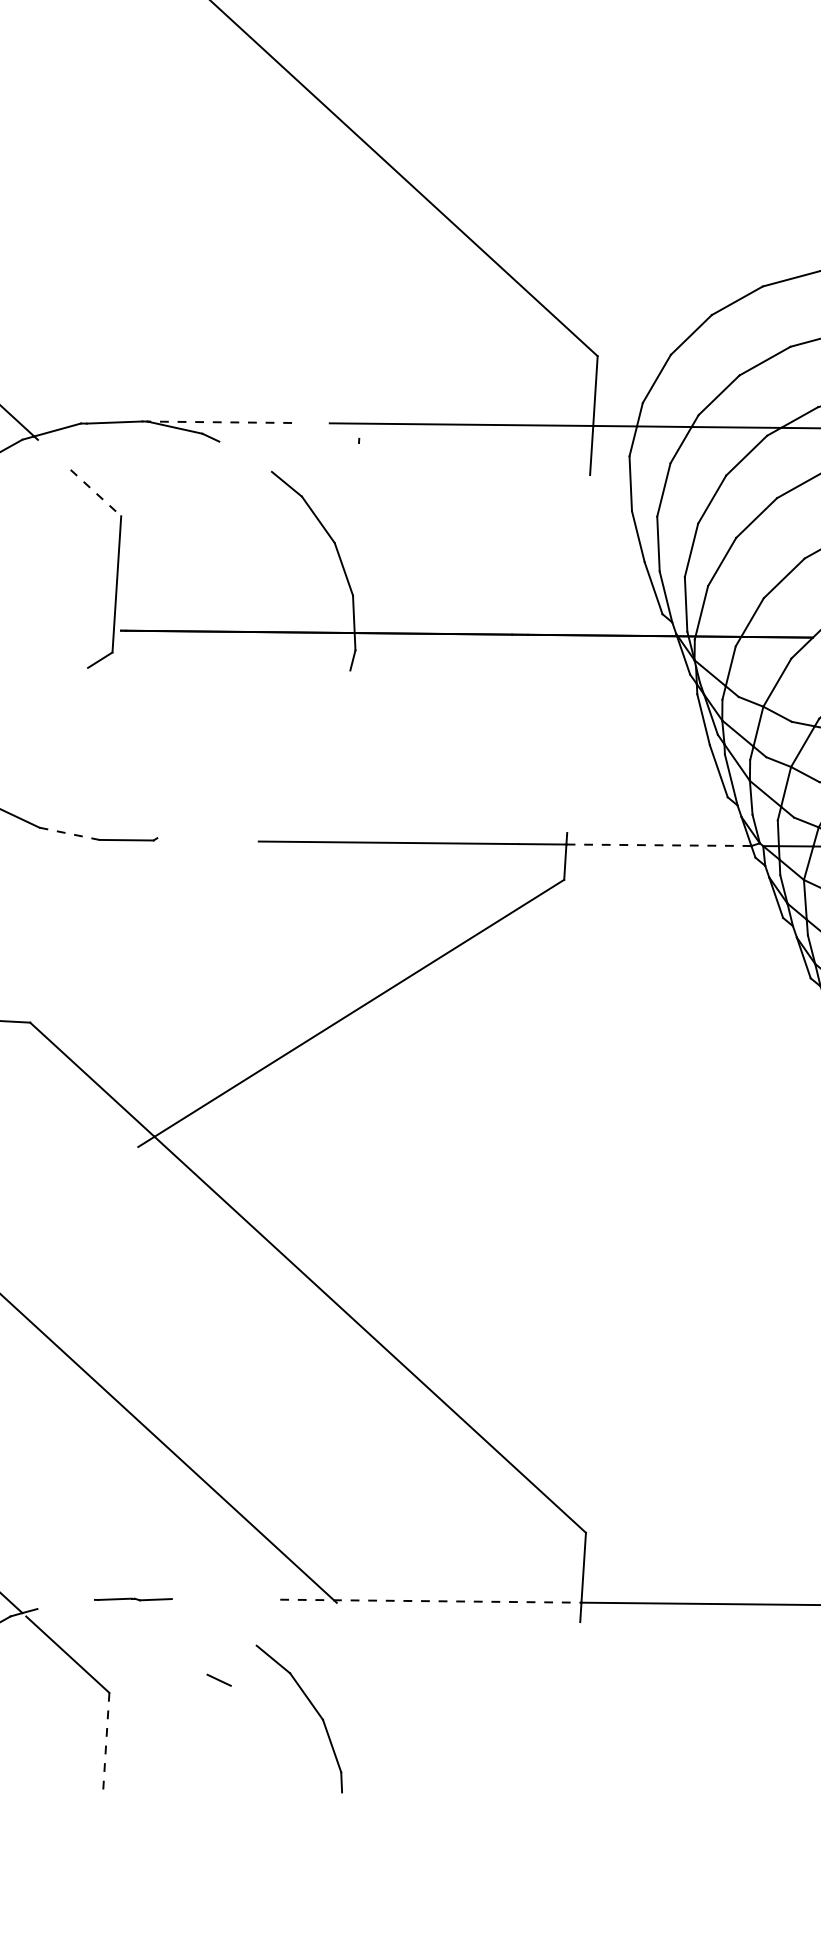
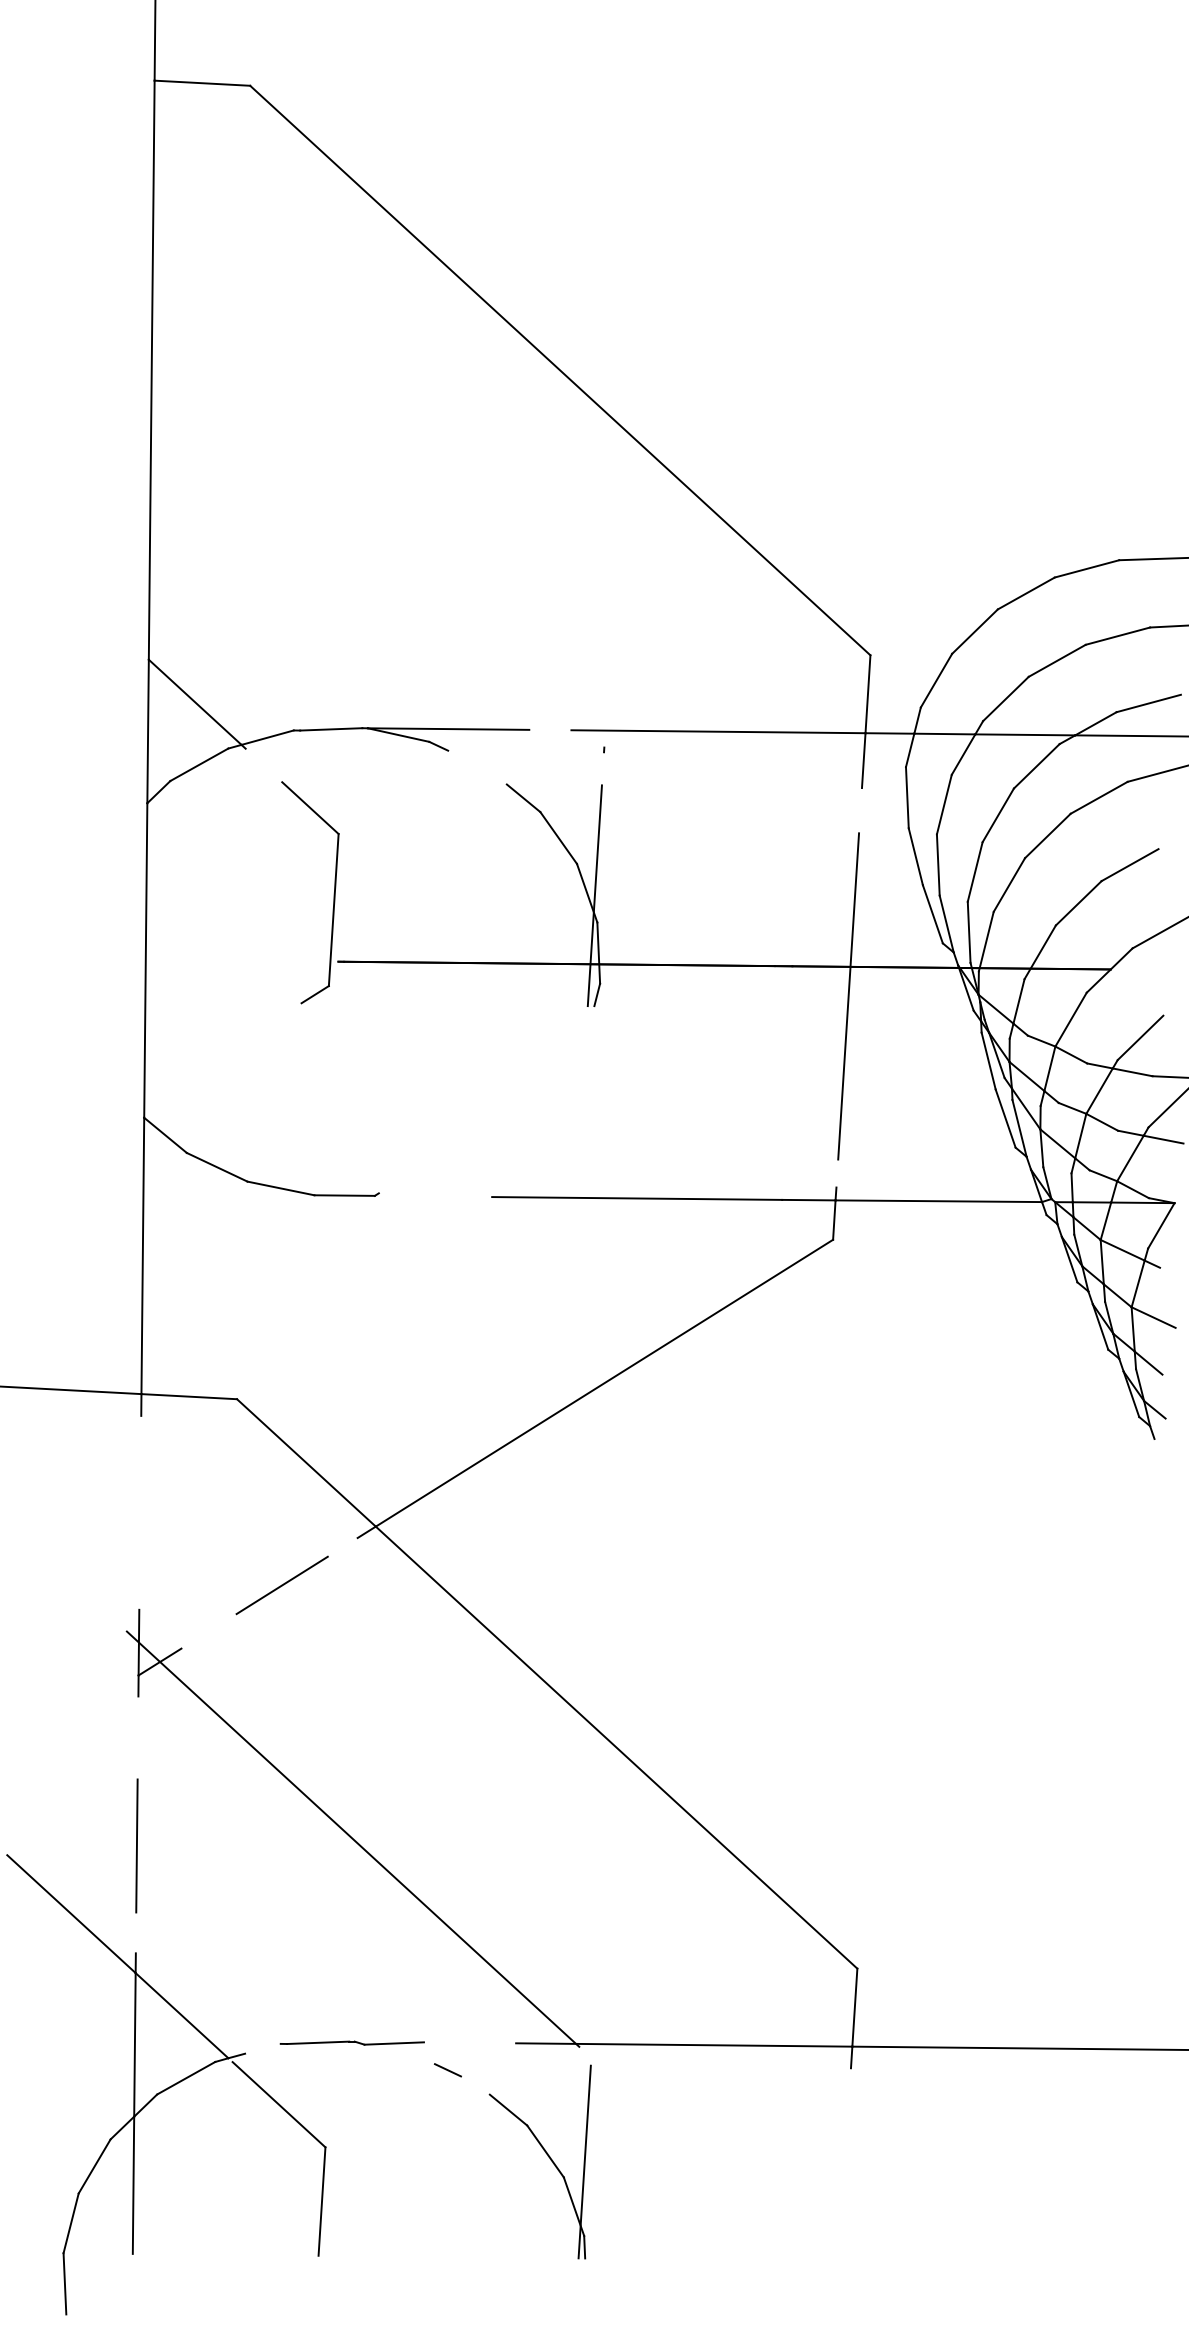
line: (219, 422) -> (448, 729), dashed -> solid
line: (96, 493) -> (310, 808), dashed -> solid
line: (350, 571) -> (594, 895), added
line: (578, 661) -> (848, 996), added
line: (70, 833) -> (281, 1188), dashed -> solid
line: (658, 845) -> (938, 1201), dashed -> solid
line: (70, 1189) -> (281, 1585), added
part: (132, 1598) -> (351, 2042), size x1.67
line: (431, 1600) -> (684, 2044), dashed -> solid
line: (218, 1680) -> (447, 2070), moved
line: (341, 1705) -> (584, 2161), added
line: (105, 1742) -> (321, 2202), dashed -> solid

